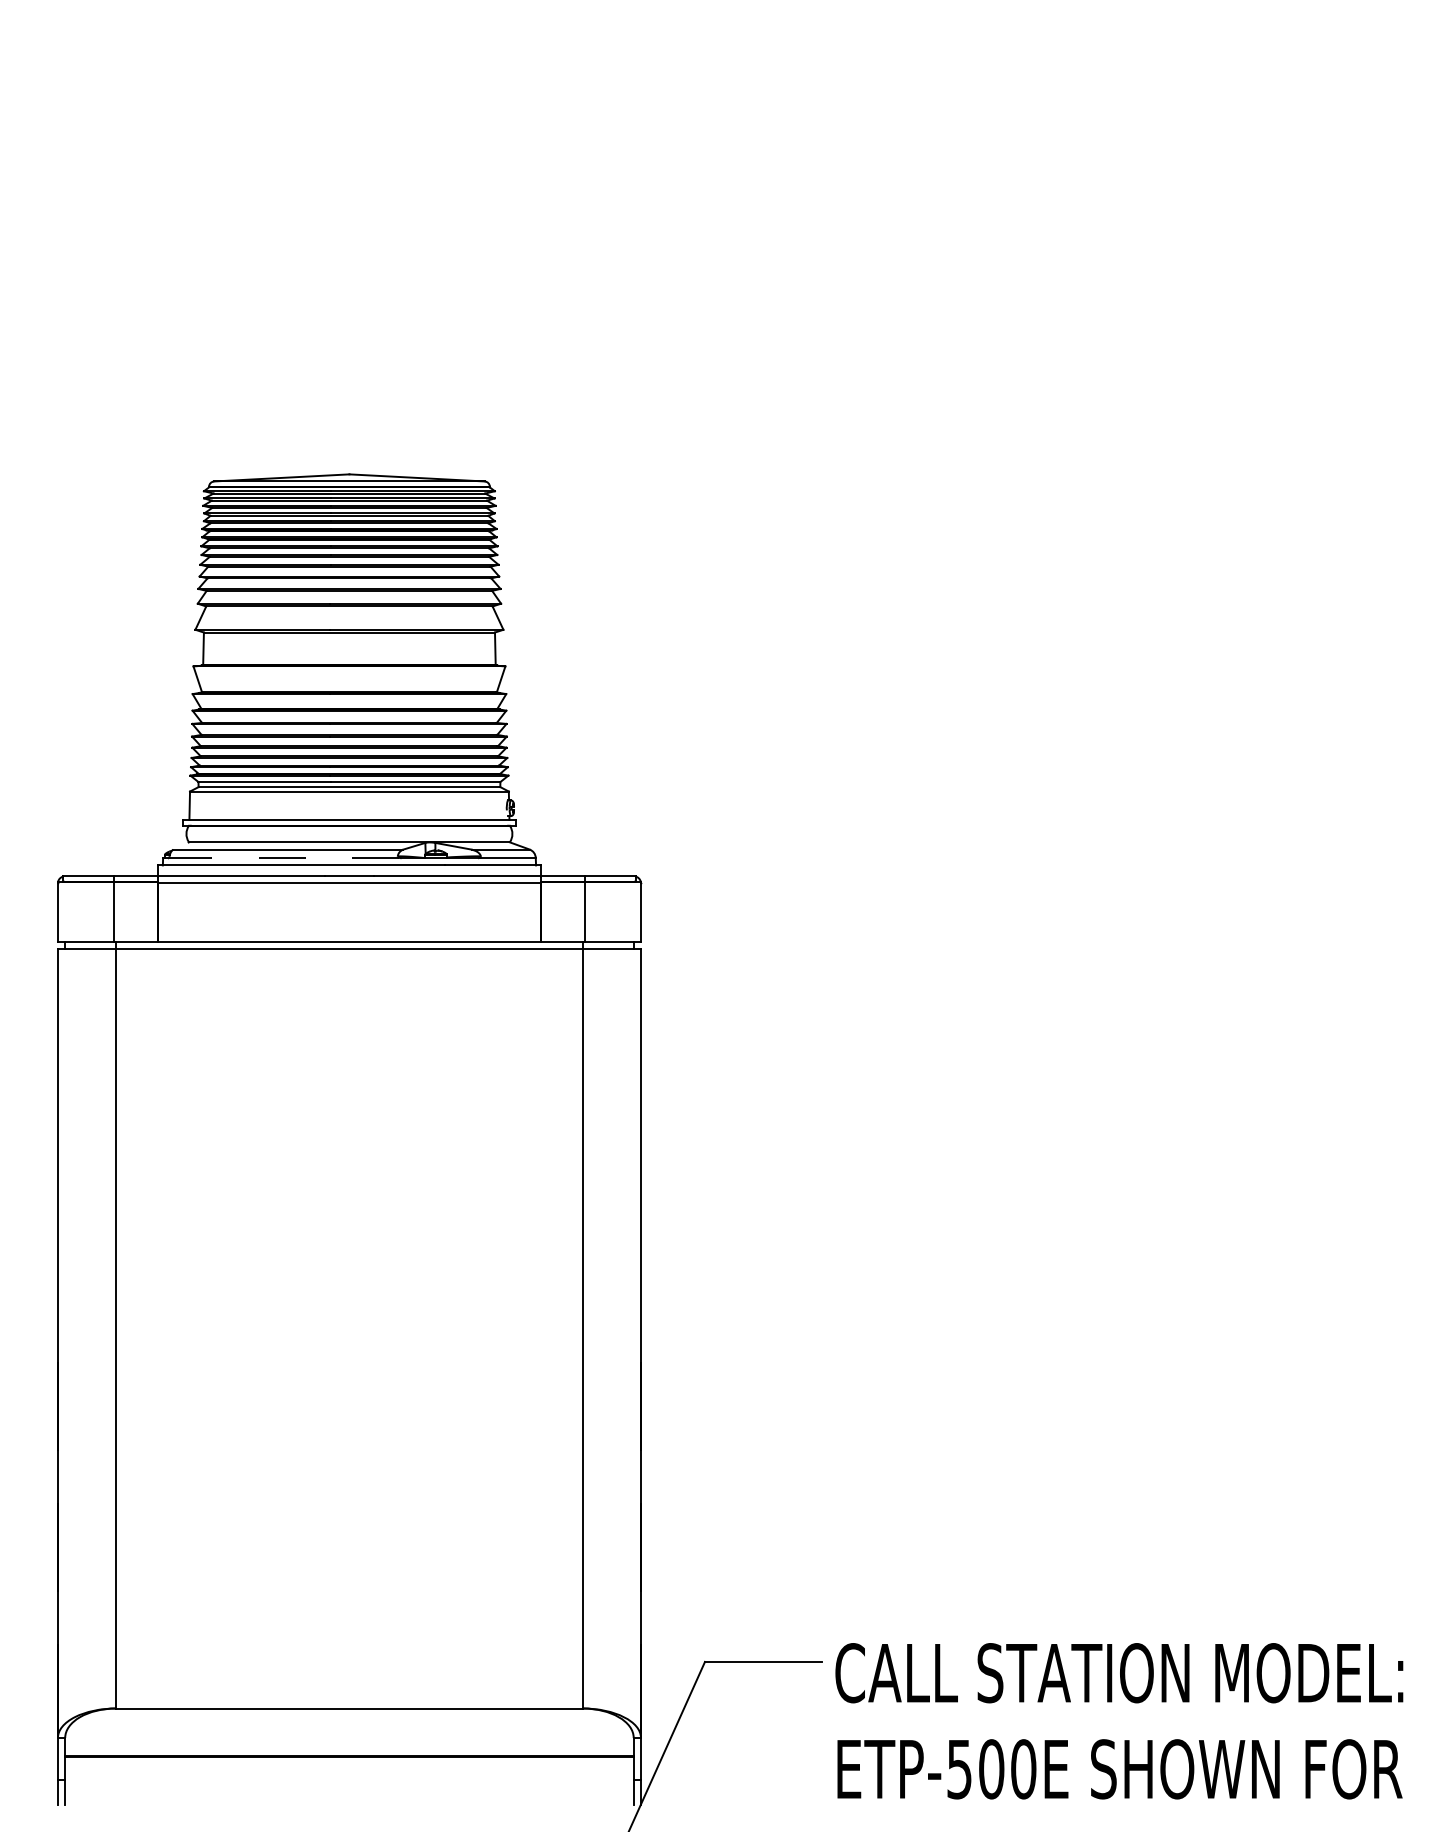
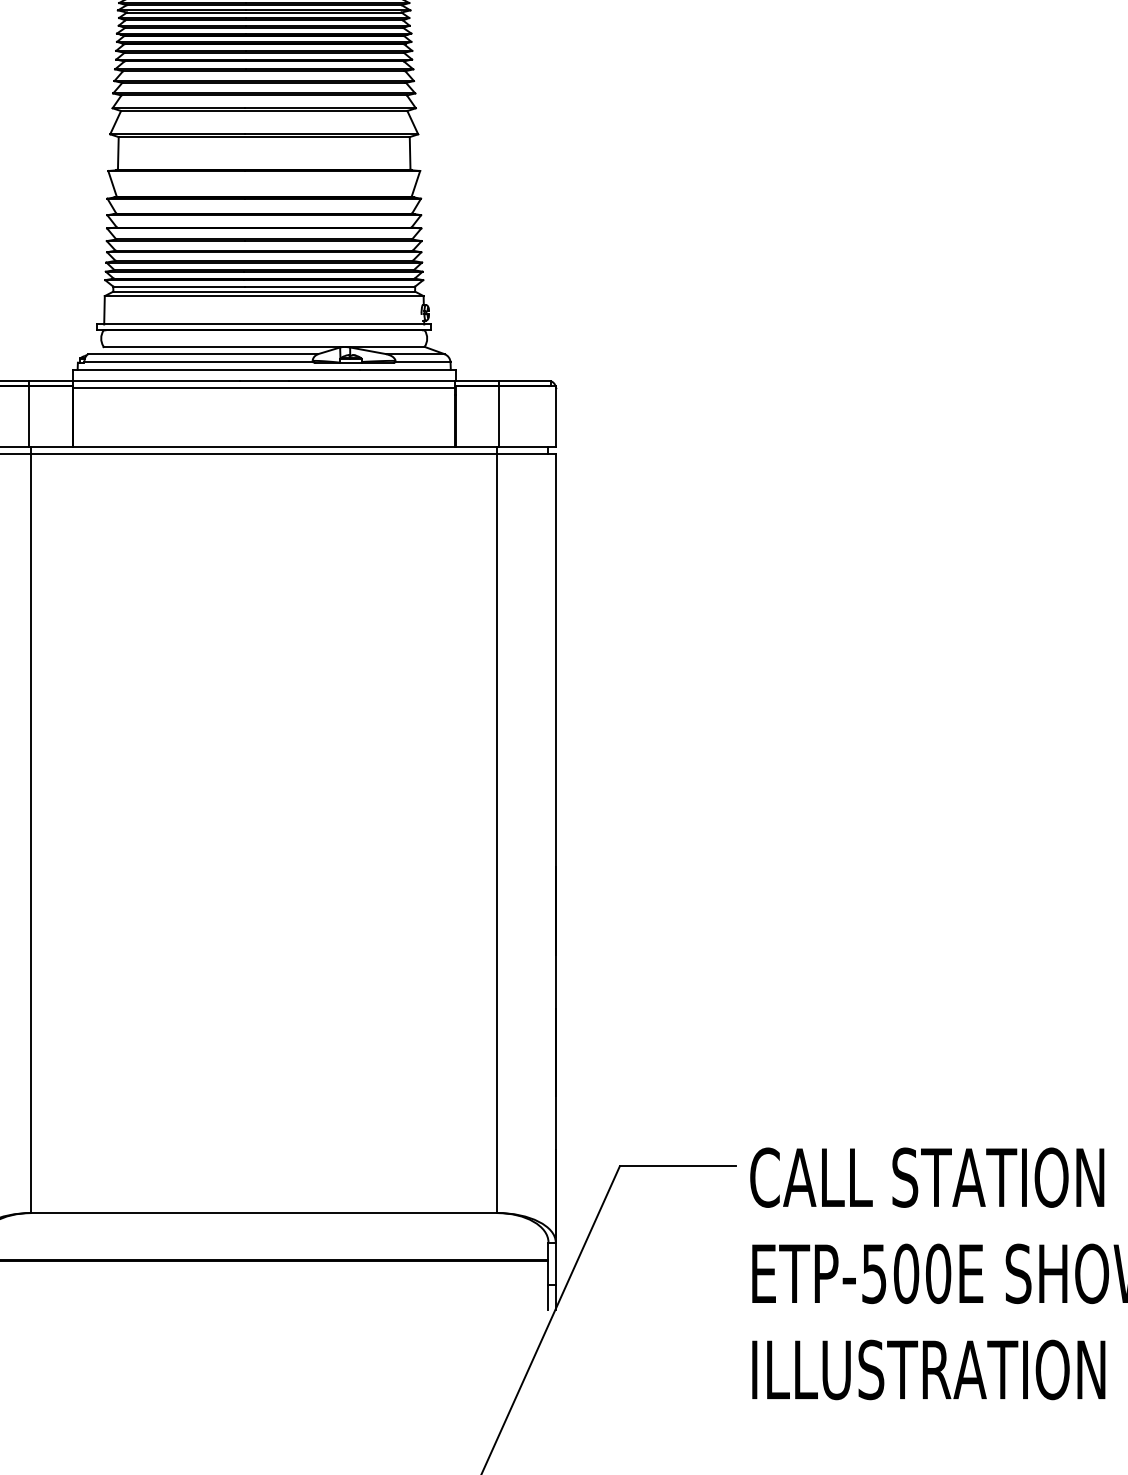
line: (284, 857) -> (199, 362), dashed -> solid

